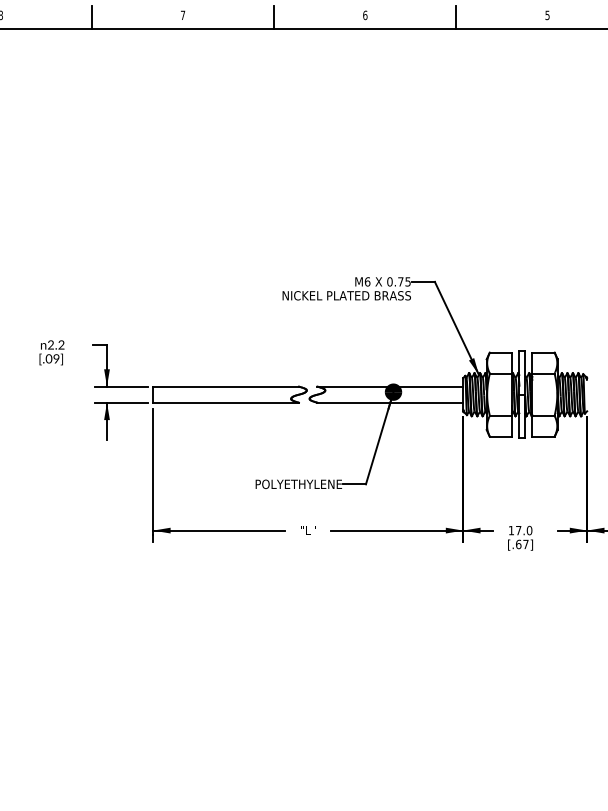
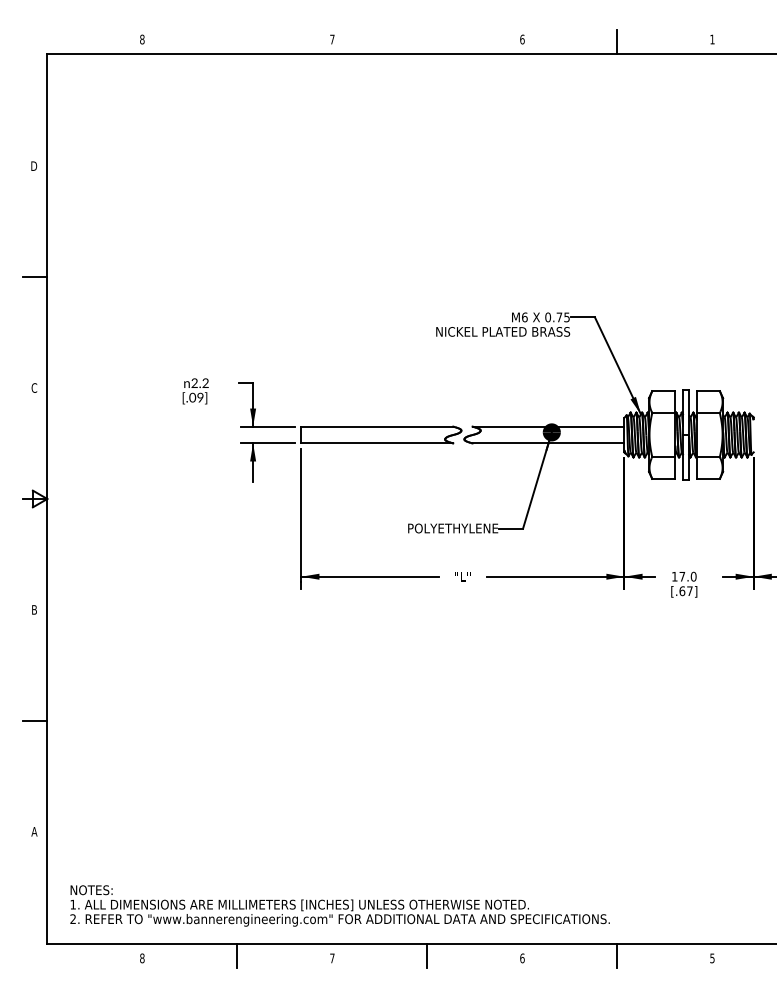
text: (547, 15) -> (712, 39), 5 -> 1
line: (92, 17) -> (237, 41), removed
line: (274, 17) -> (427, 41), removed

